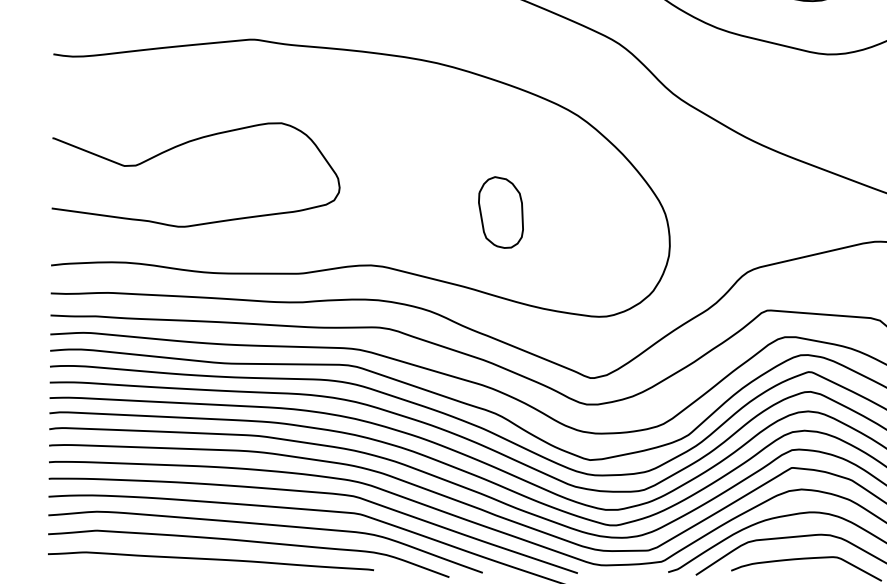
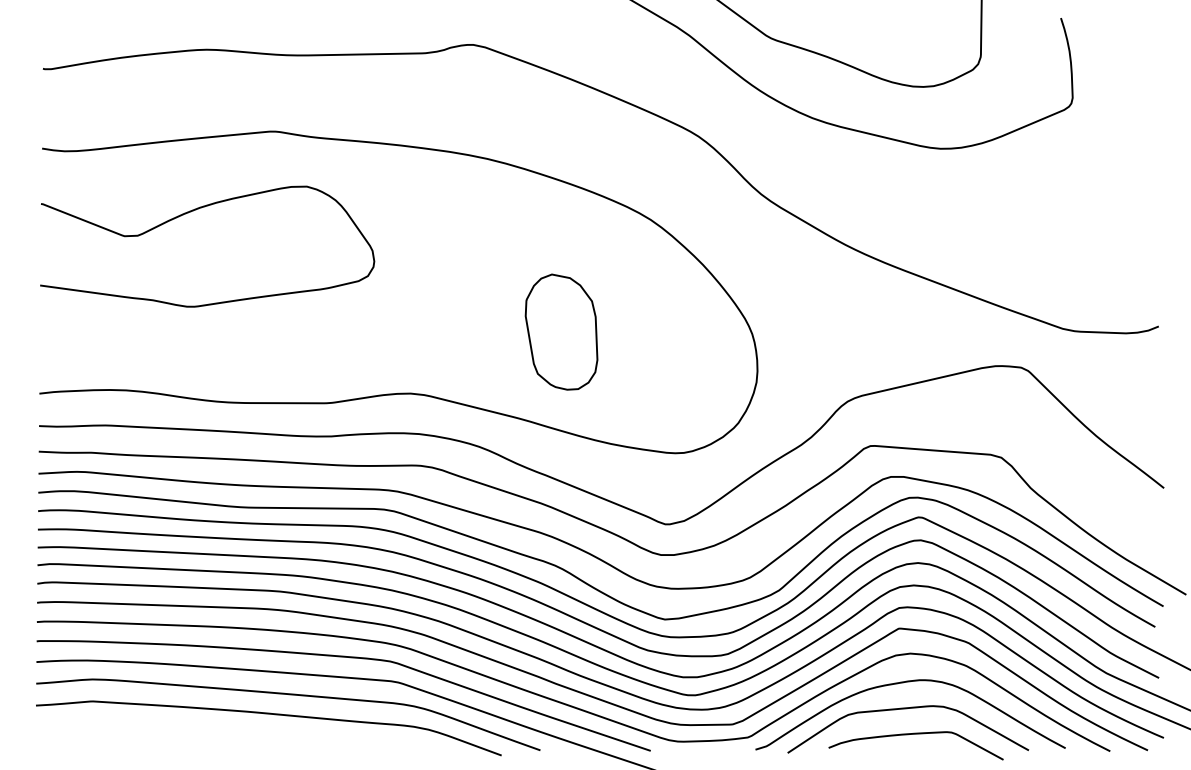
curve: (182, 145) -> (191, 212), moved
part: (500, 212) -> (561, 332), size x1.4
curve: (210, 560) -> (224, 735), removed

